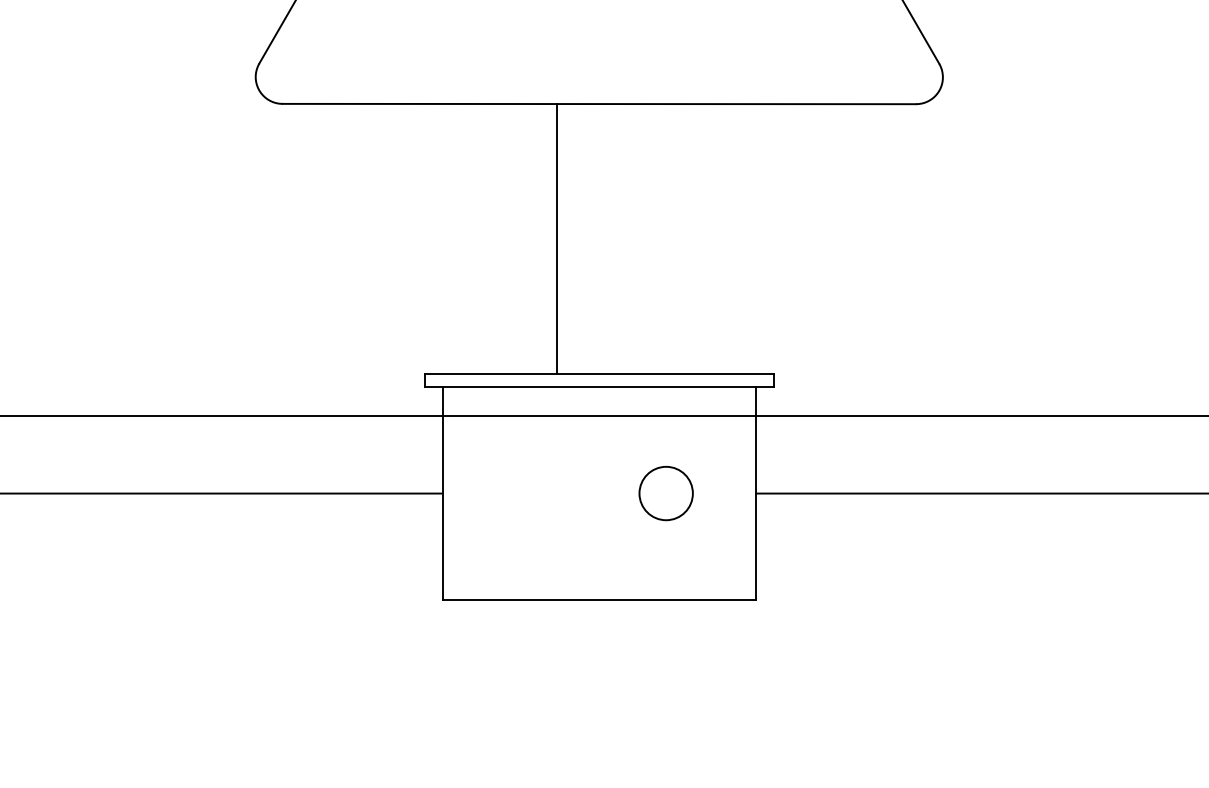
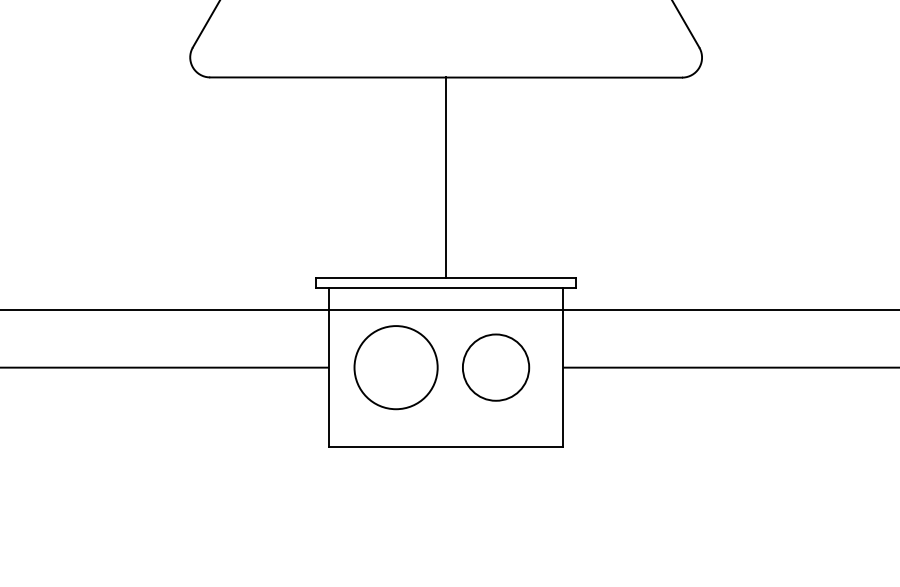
line: (557, 238) -> (446, 177), moved
circle: (531, 493) -> (395, 367), added
circle: (665, 493) -> (495, 367), size x1.67

